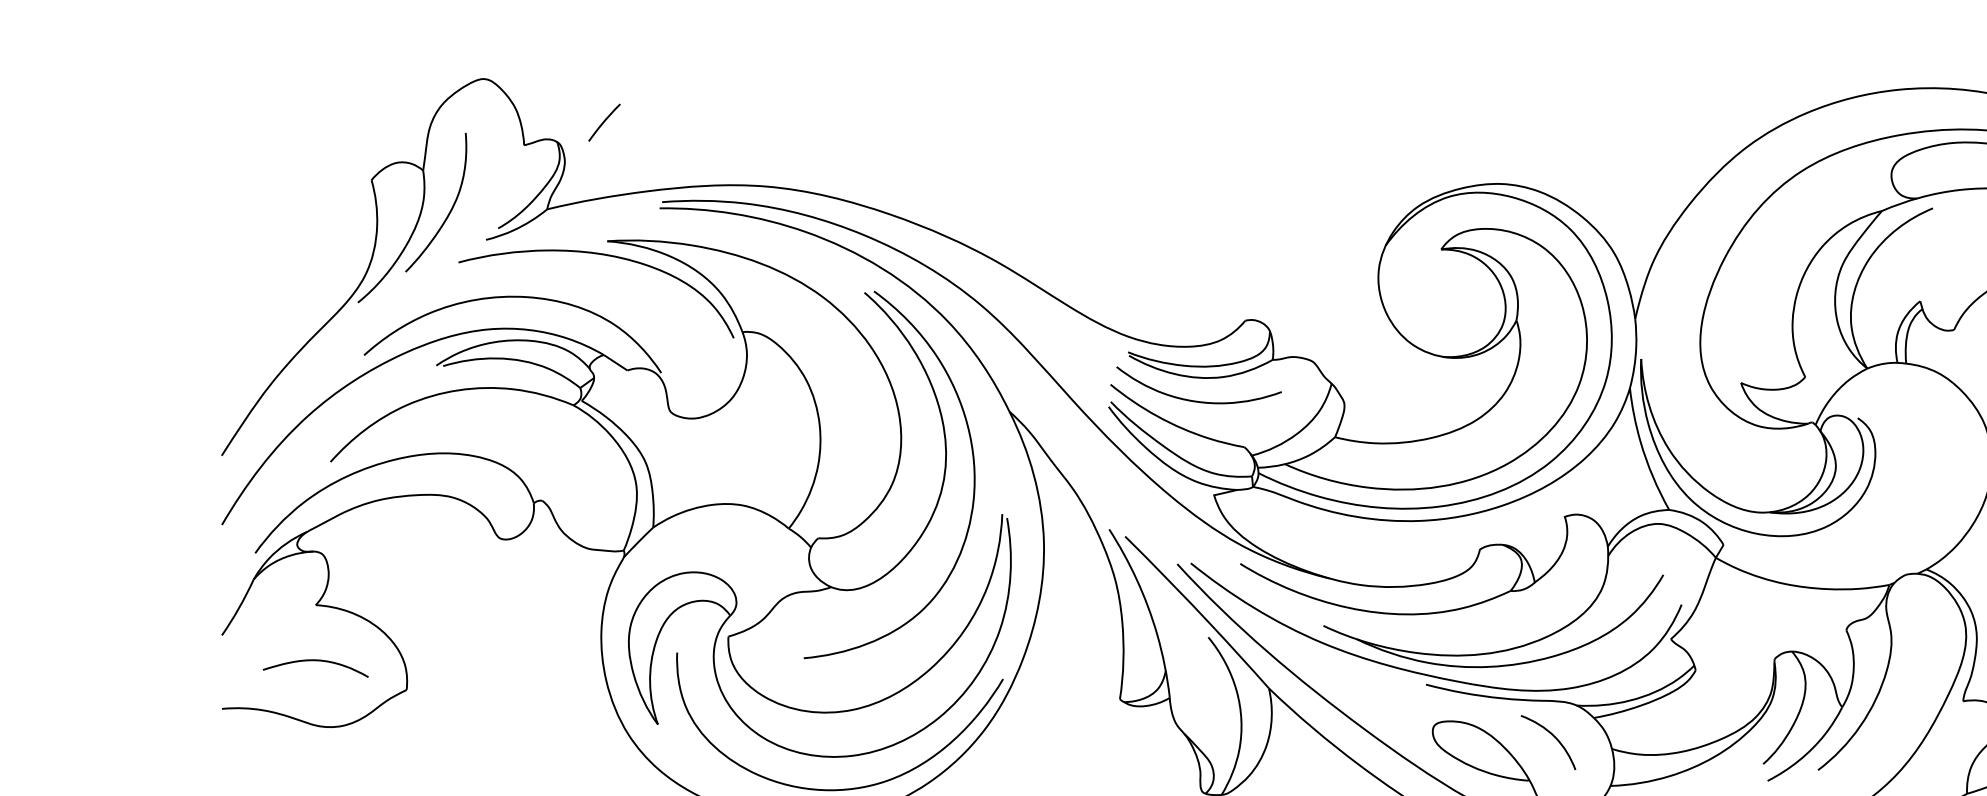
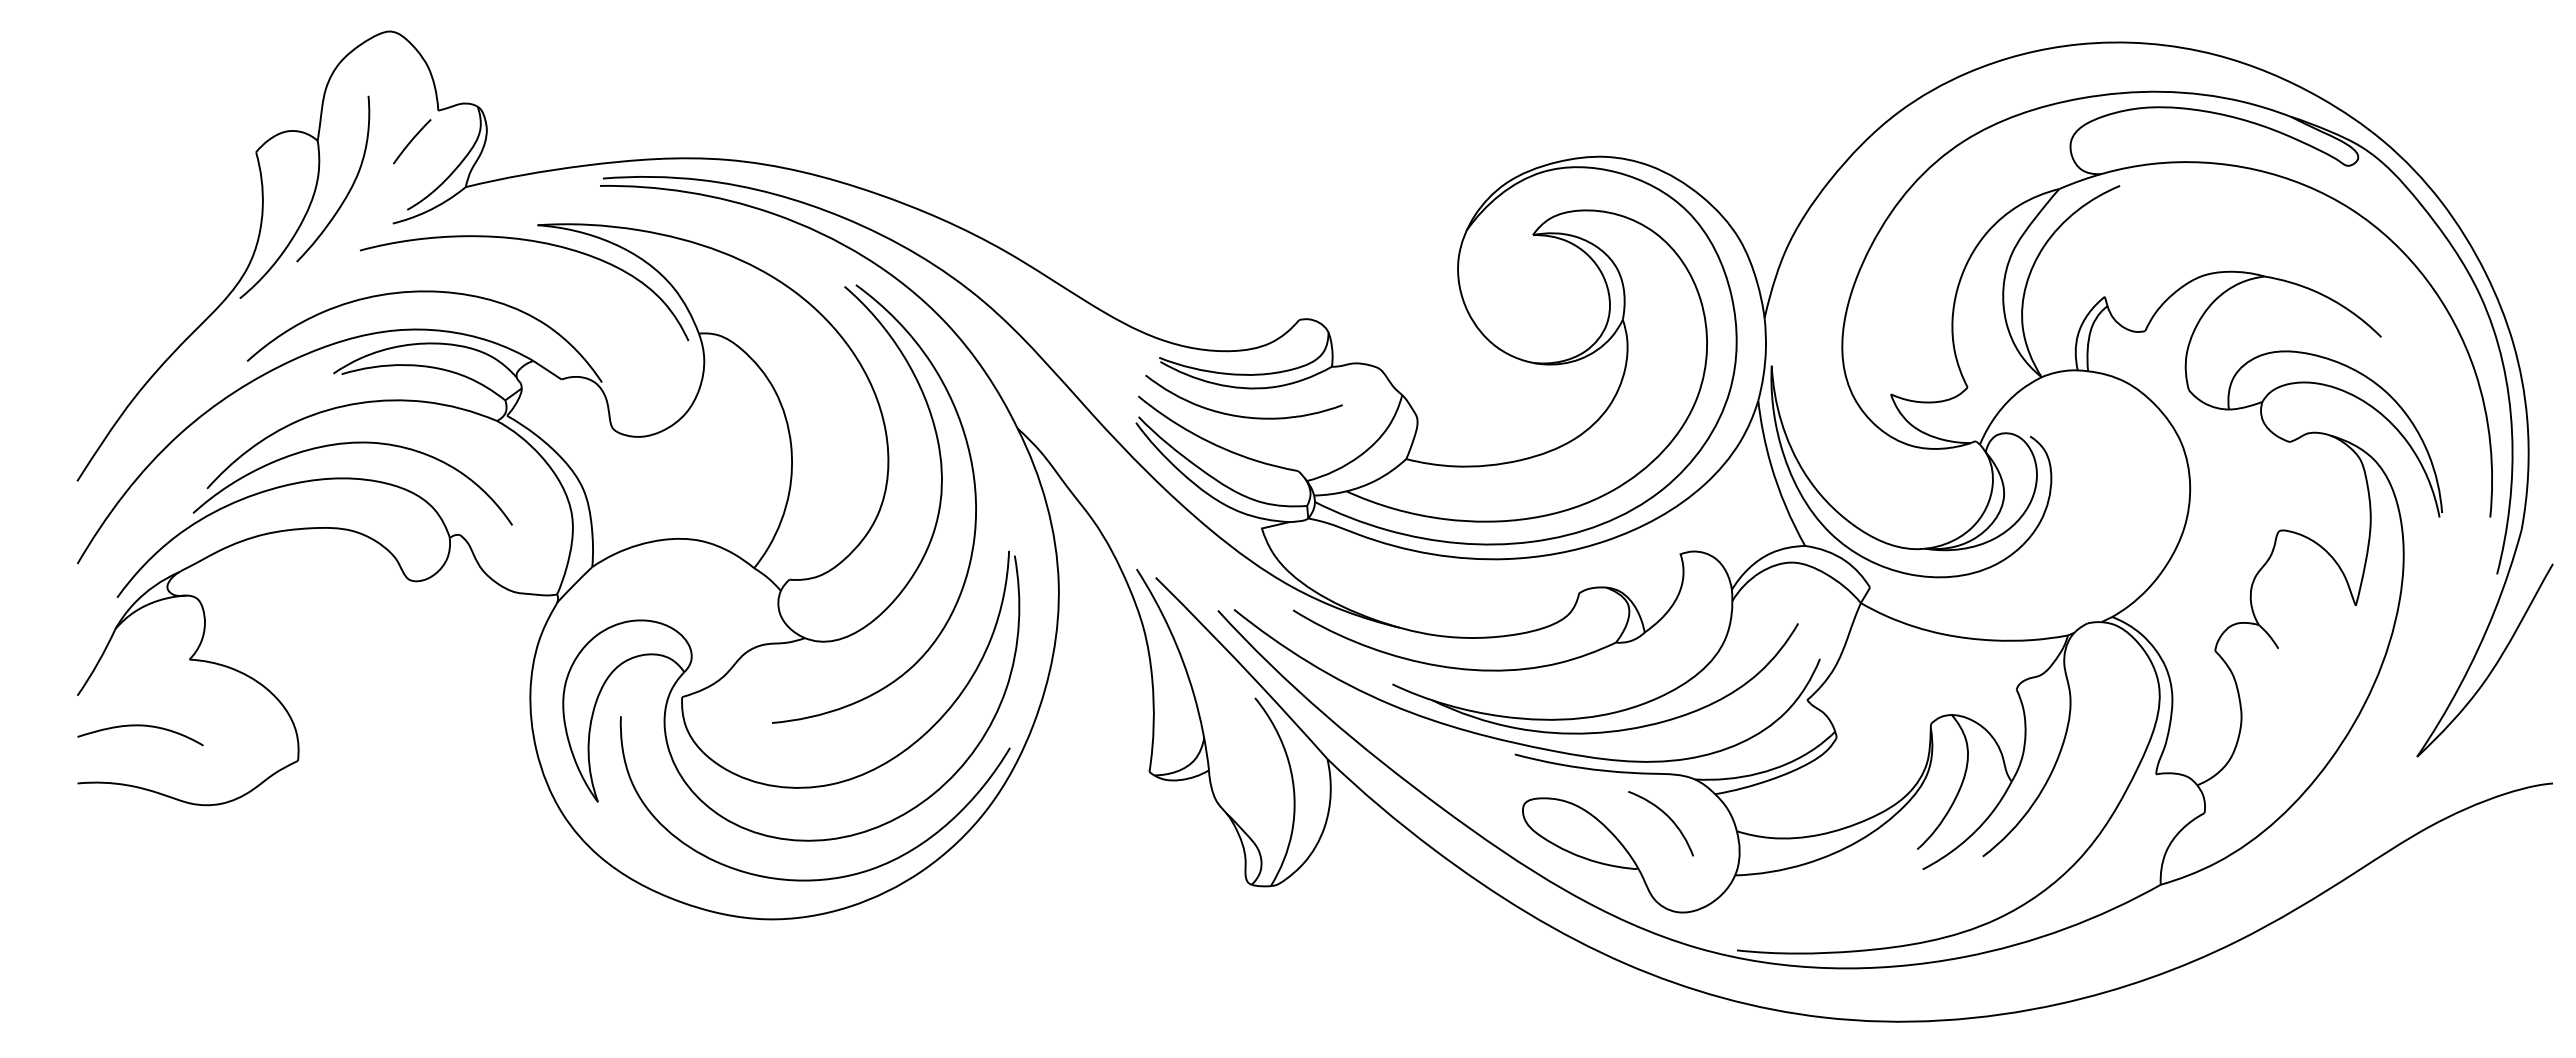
curve: (604, 122) -> (412, 141), moved
curve: (447, 424) -> (346, 444), added
curve: (315, 661) -> (140, 726), moved

